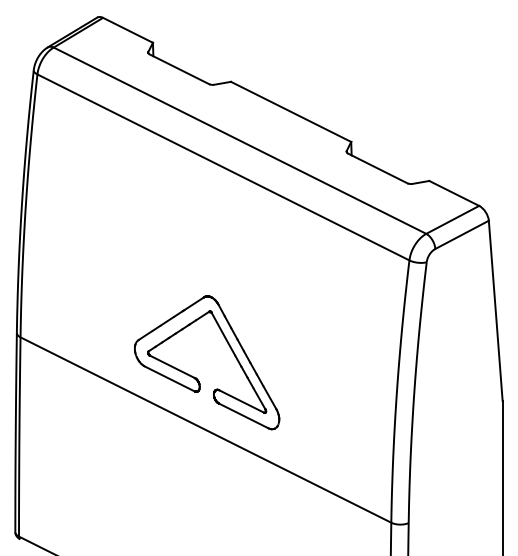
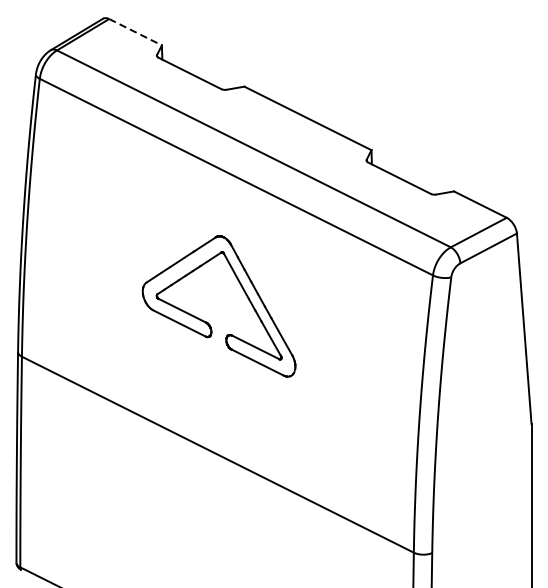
line: (128, 30) -> (136, 32), solid -> dashed
part: (196, 377) -> (207, 322), moved

